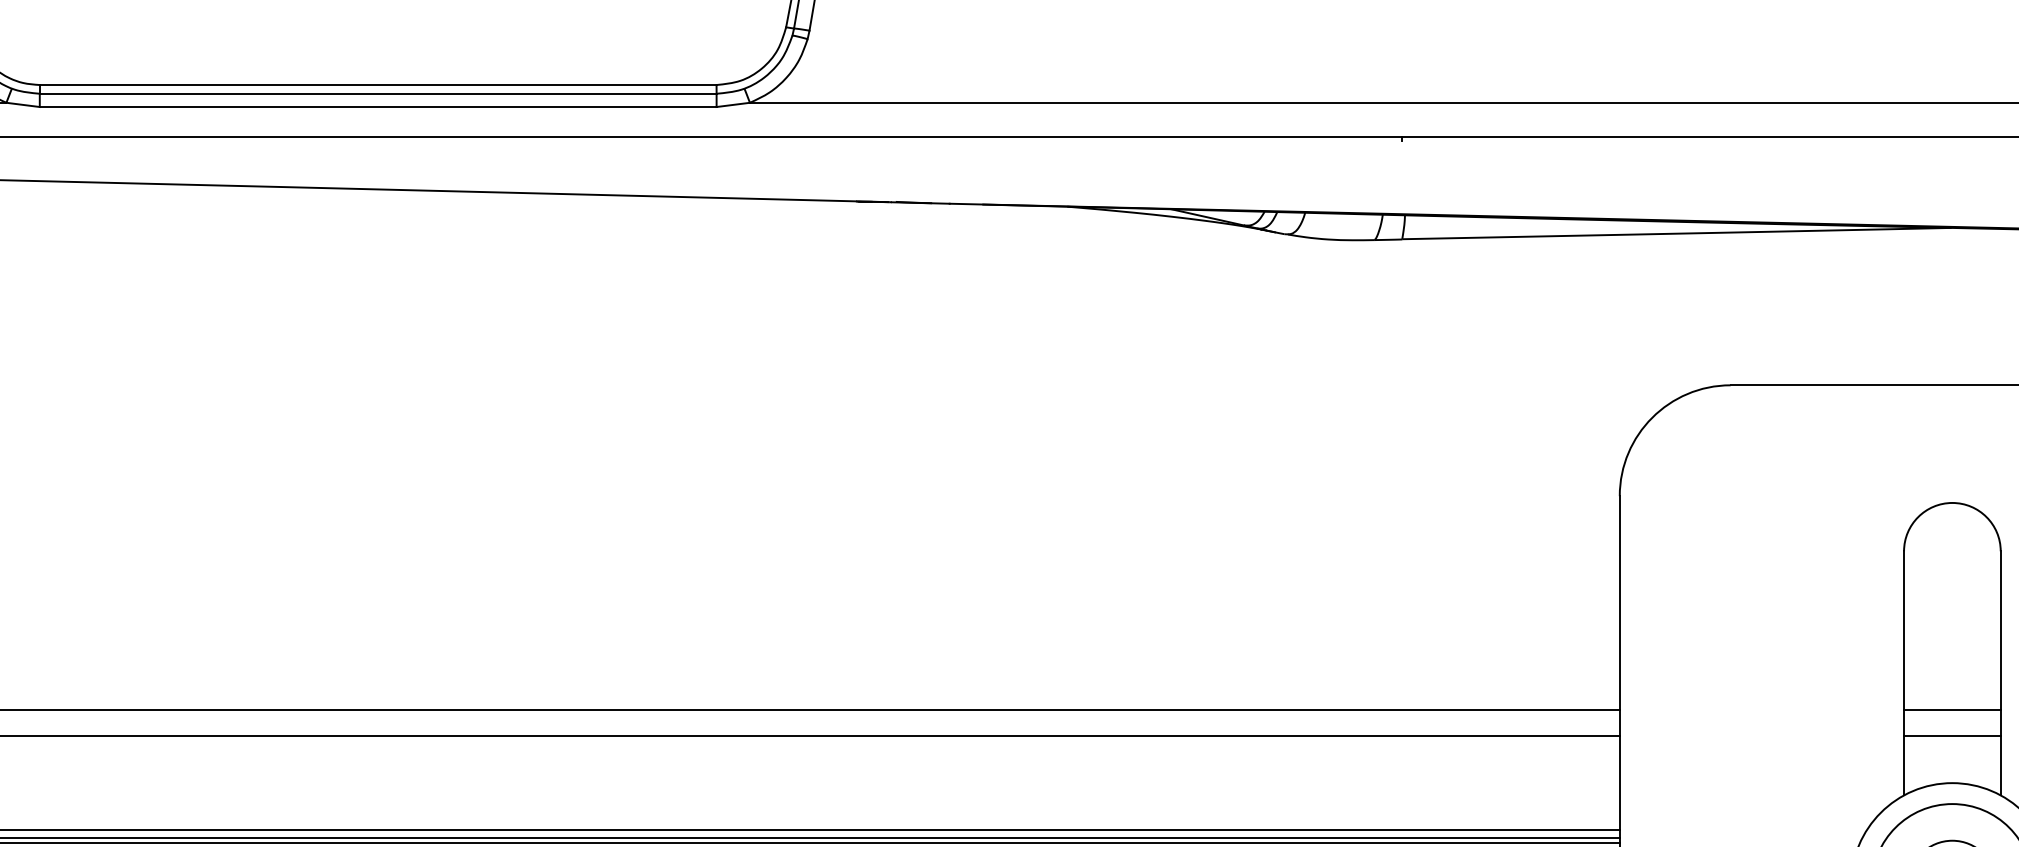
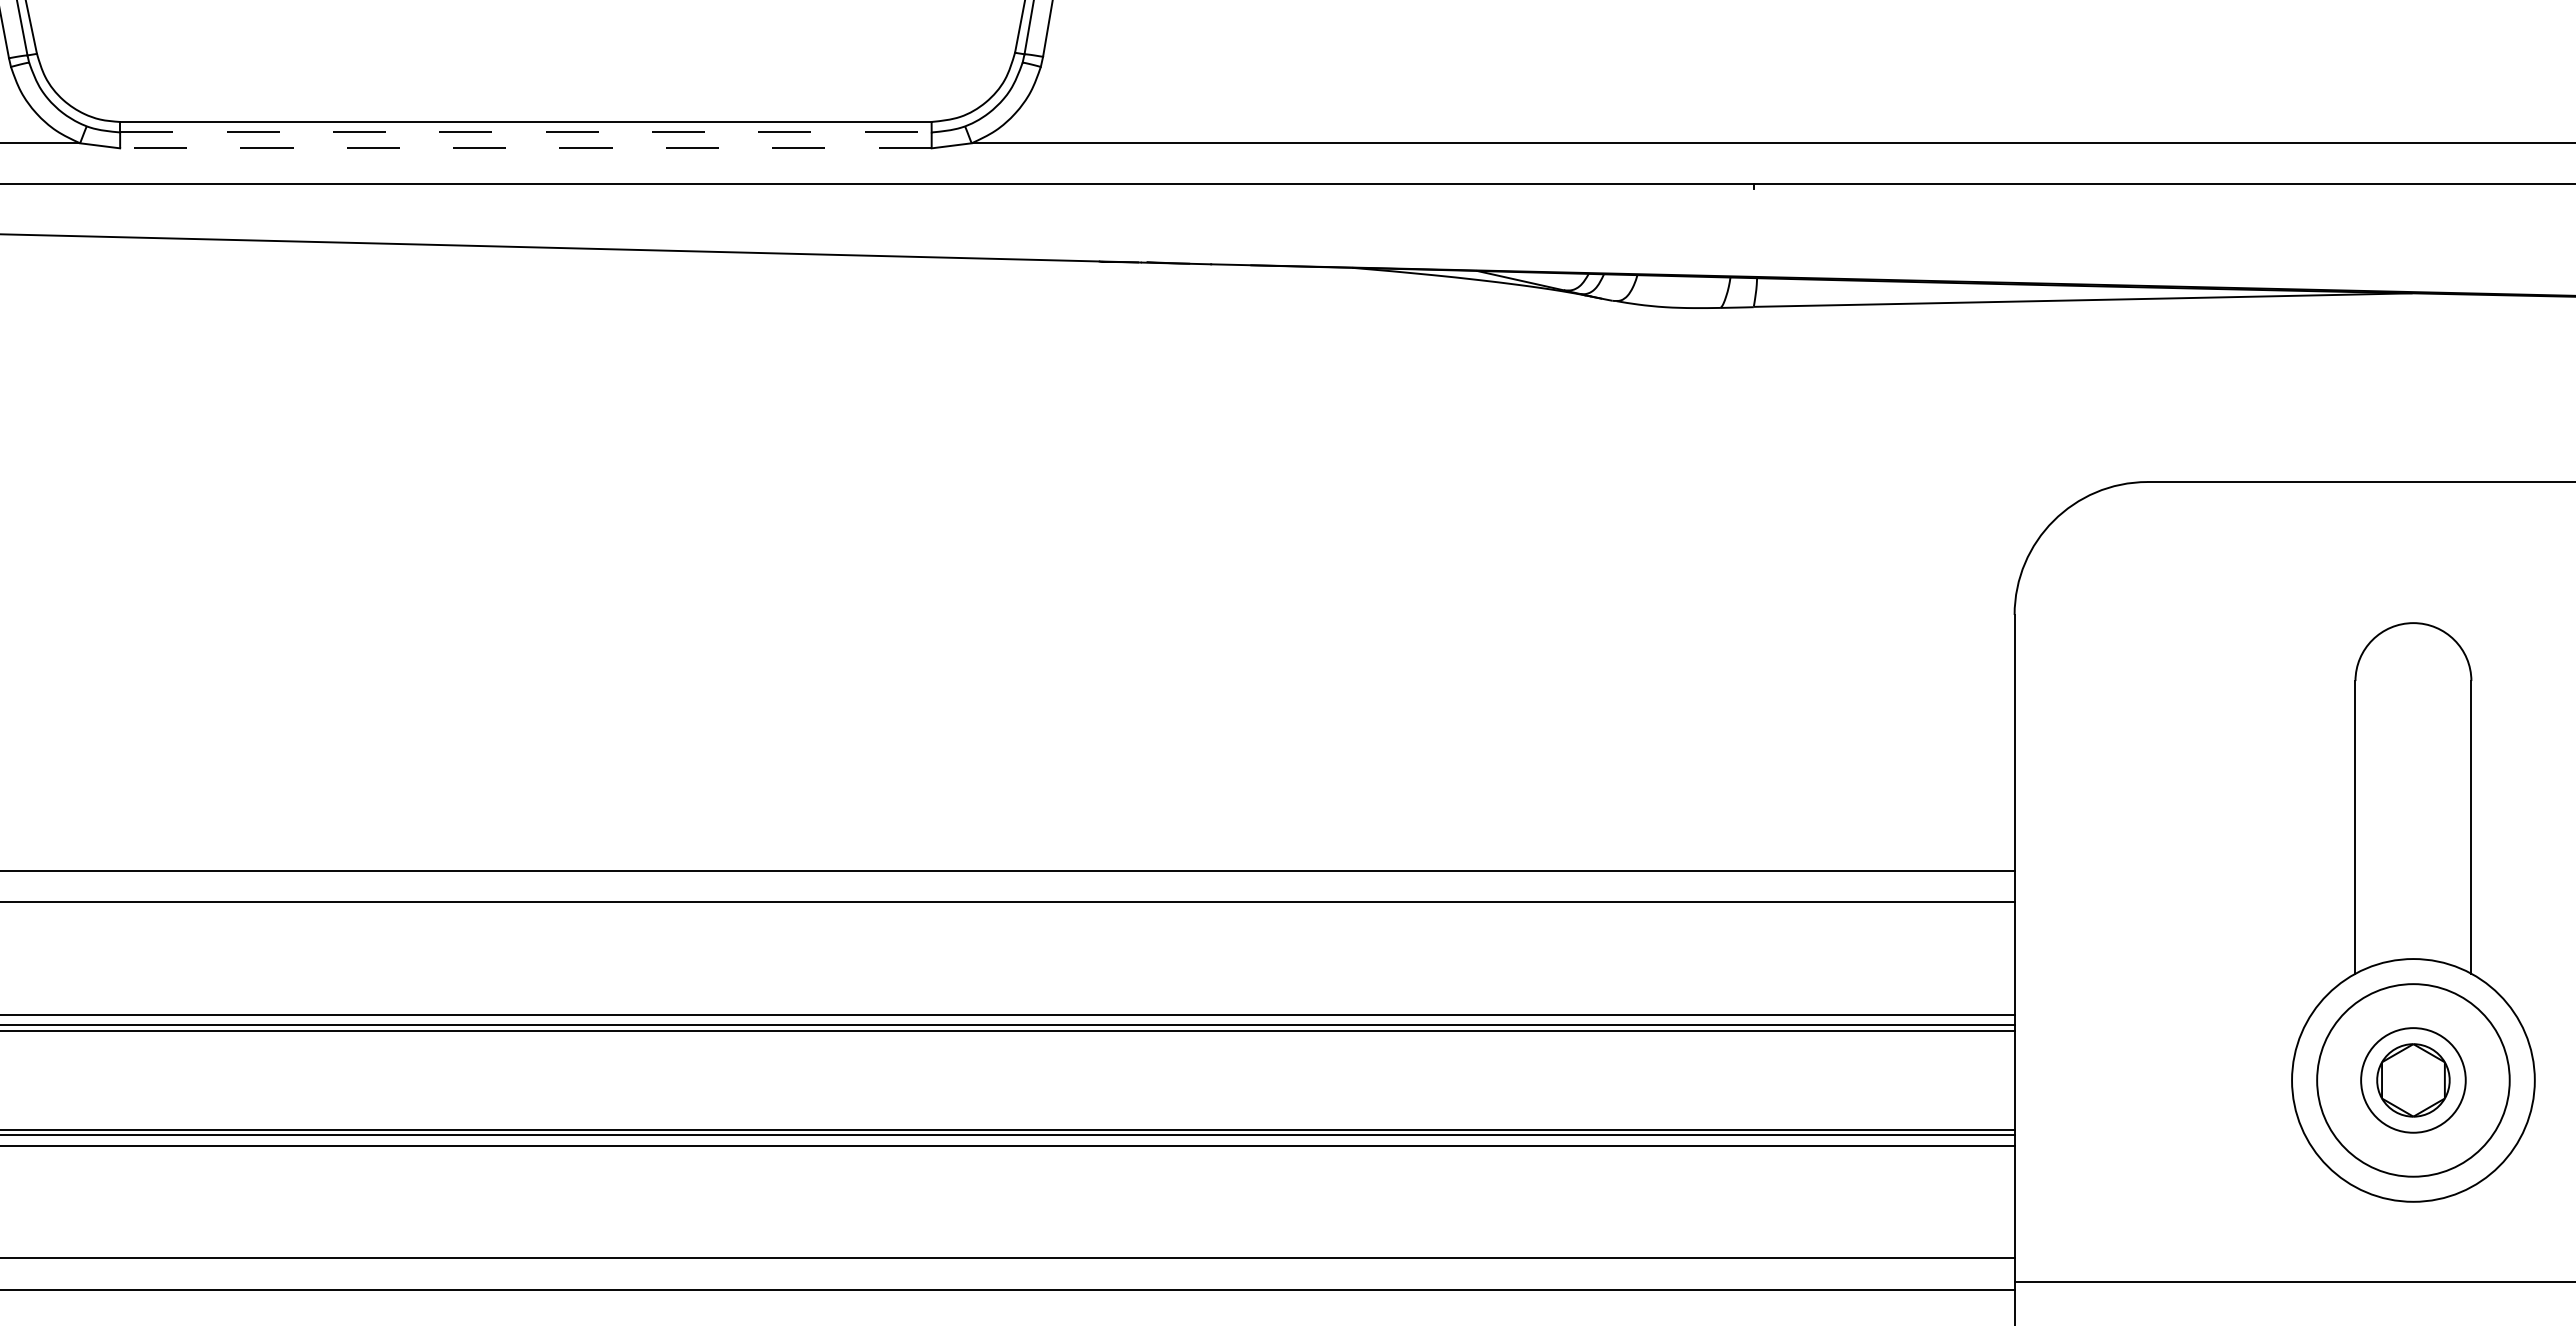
line: (377, 93) -> (525, 132), solid -> dashed
line: (377, 107) -> (525, 148), solid -> dashed
line: (1952, 710) -> (2413, 871), removed
line: (1952, 735) -> (2413, 902), removed

